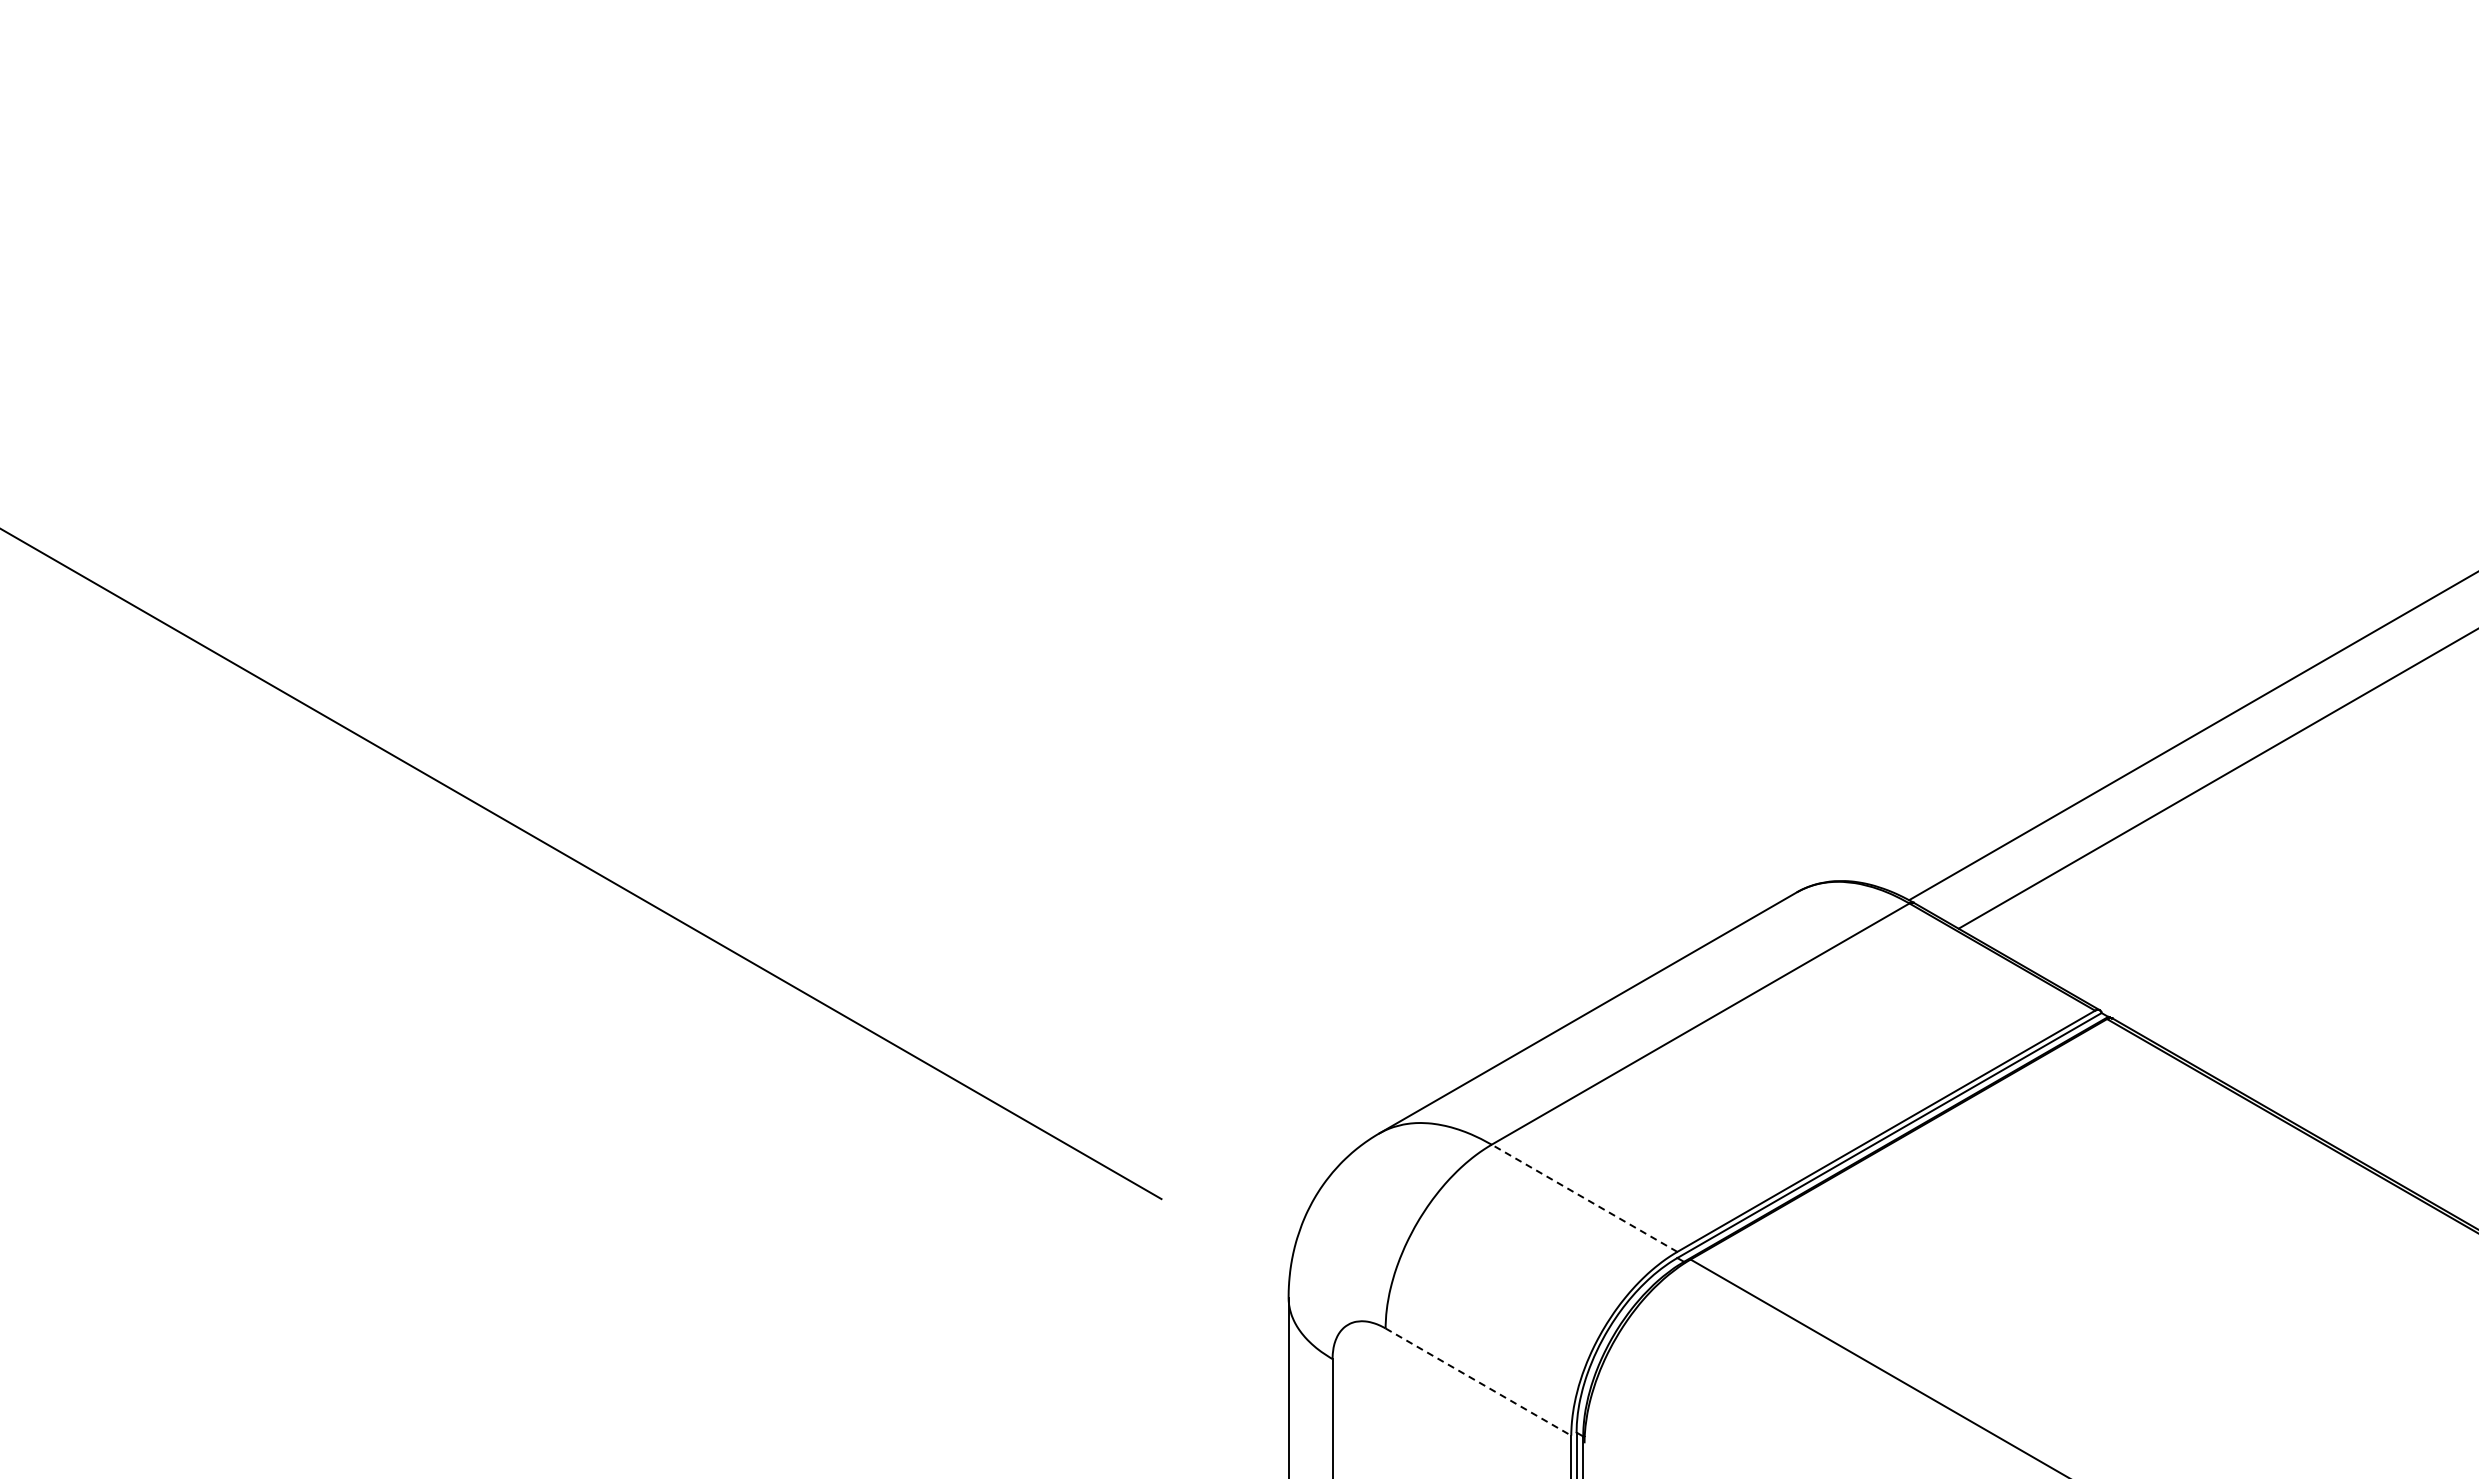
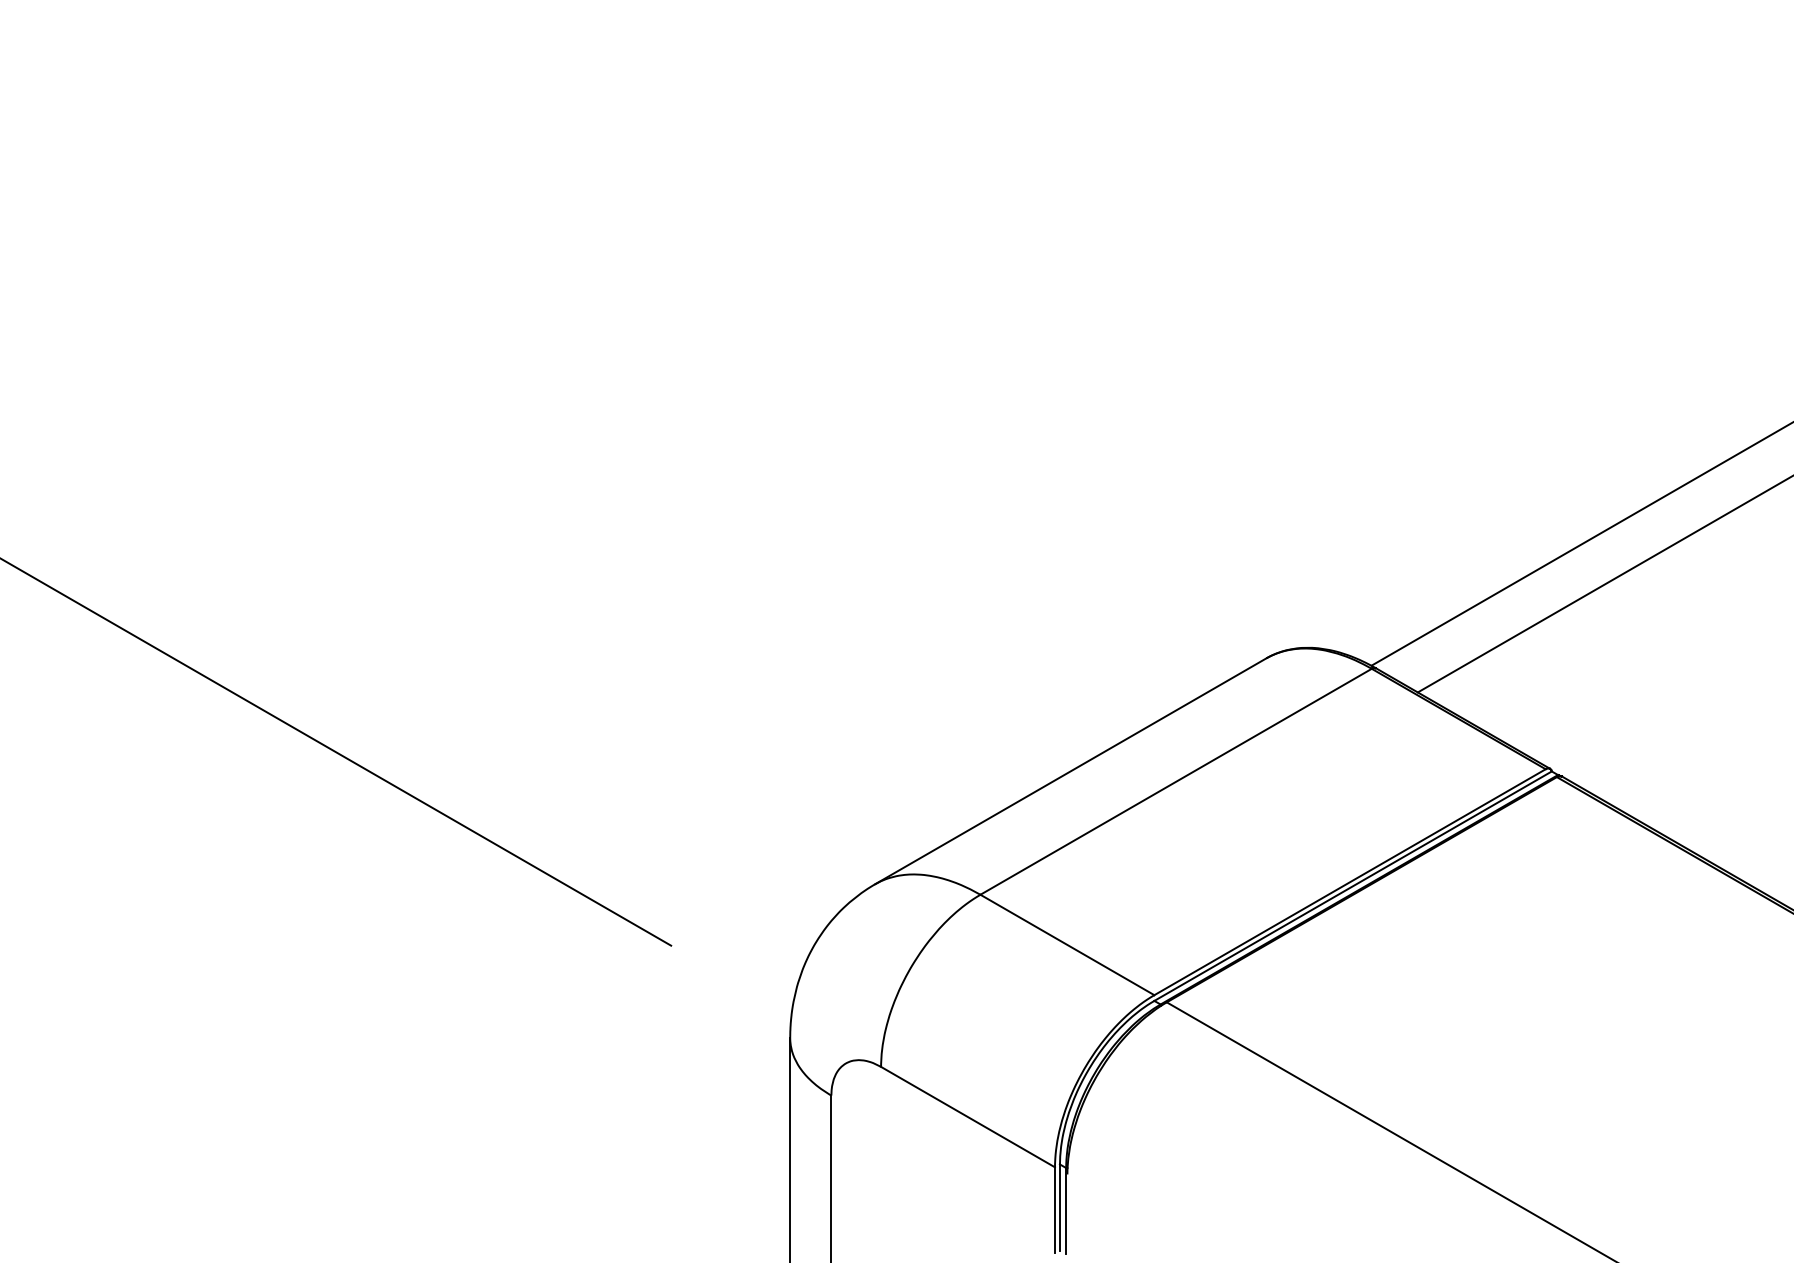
line: (1584, 1198) -> (1067, 945), dashed -> solid
line: (1478, 1382) -> (968, 1117), dashed -> solid

